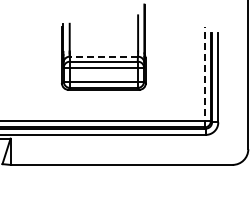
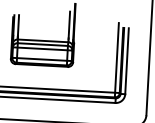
line: (103, 56) -> (42, 40), dashed -> solid
line: (204, 76) -> (116, 59), dashed -> solid

